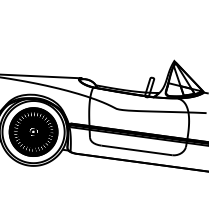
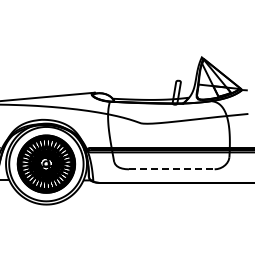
line: (136, 150) -> (171, 169), solid -> dashed

